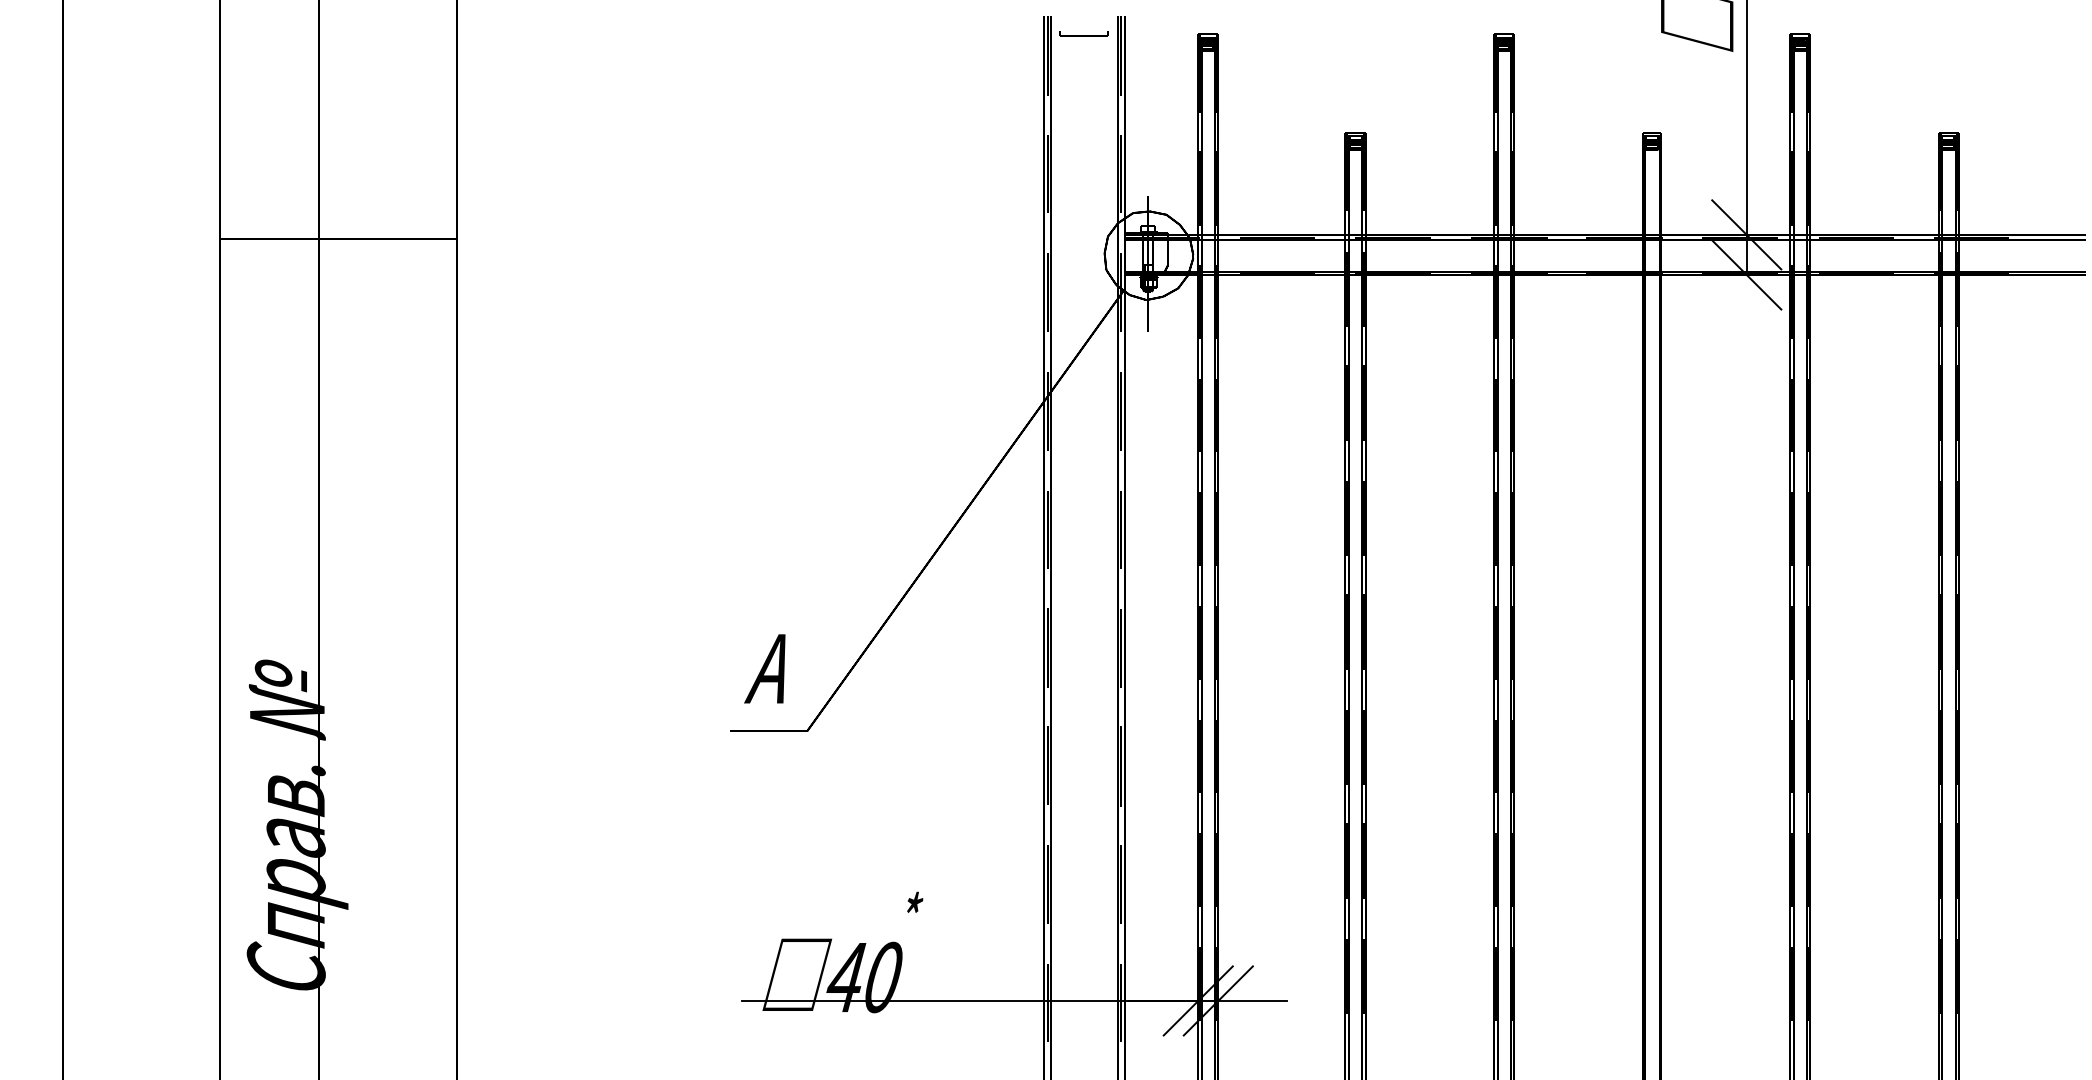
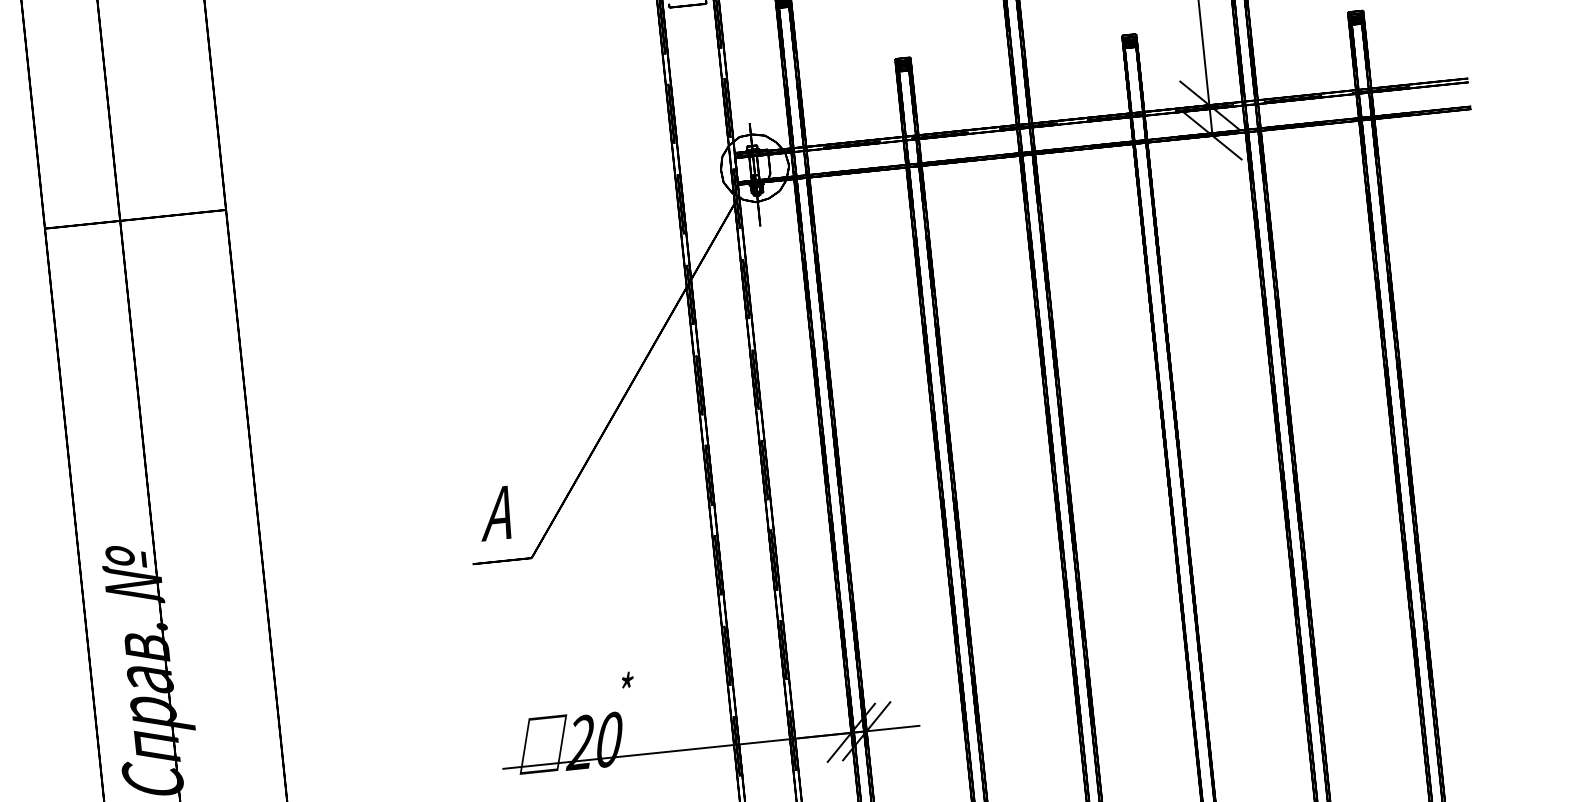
text: (844, 976) -> (579, 742), 40 -> 20

